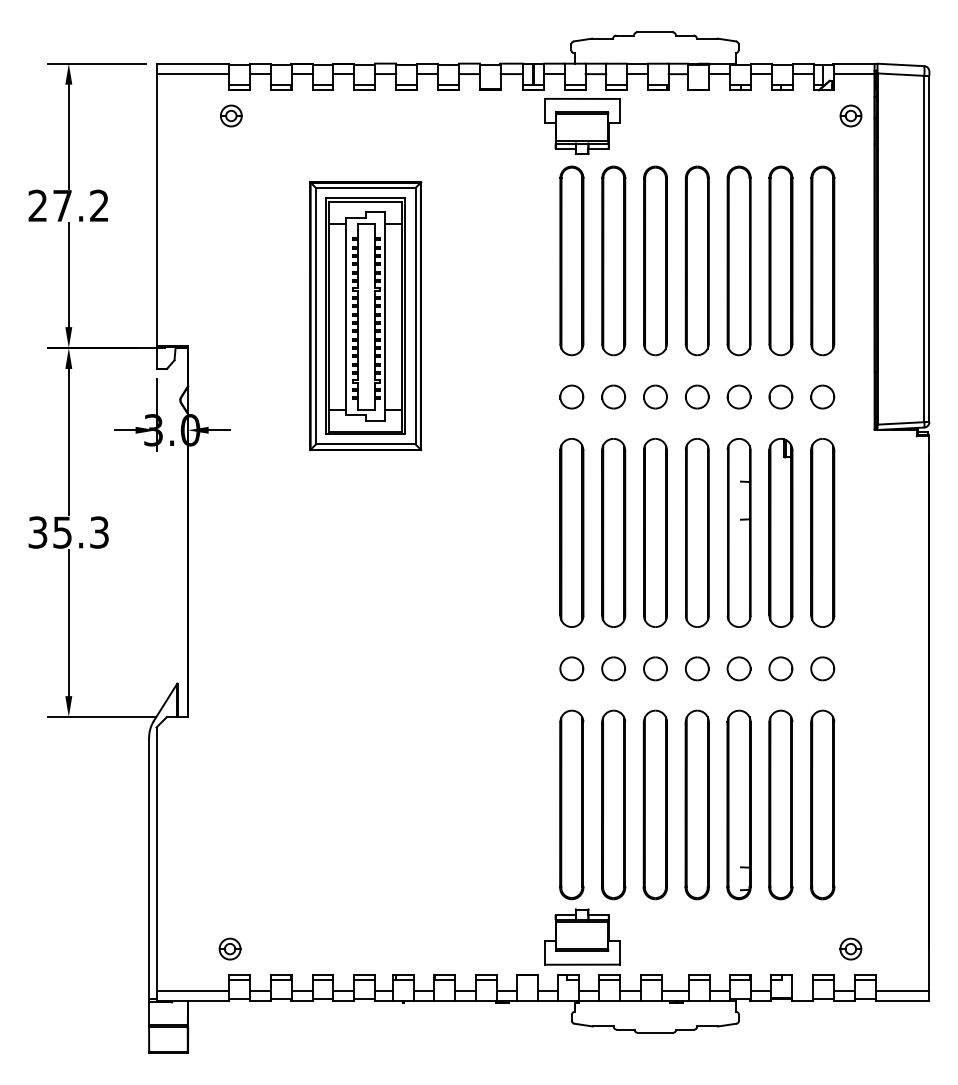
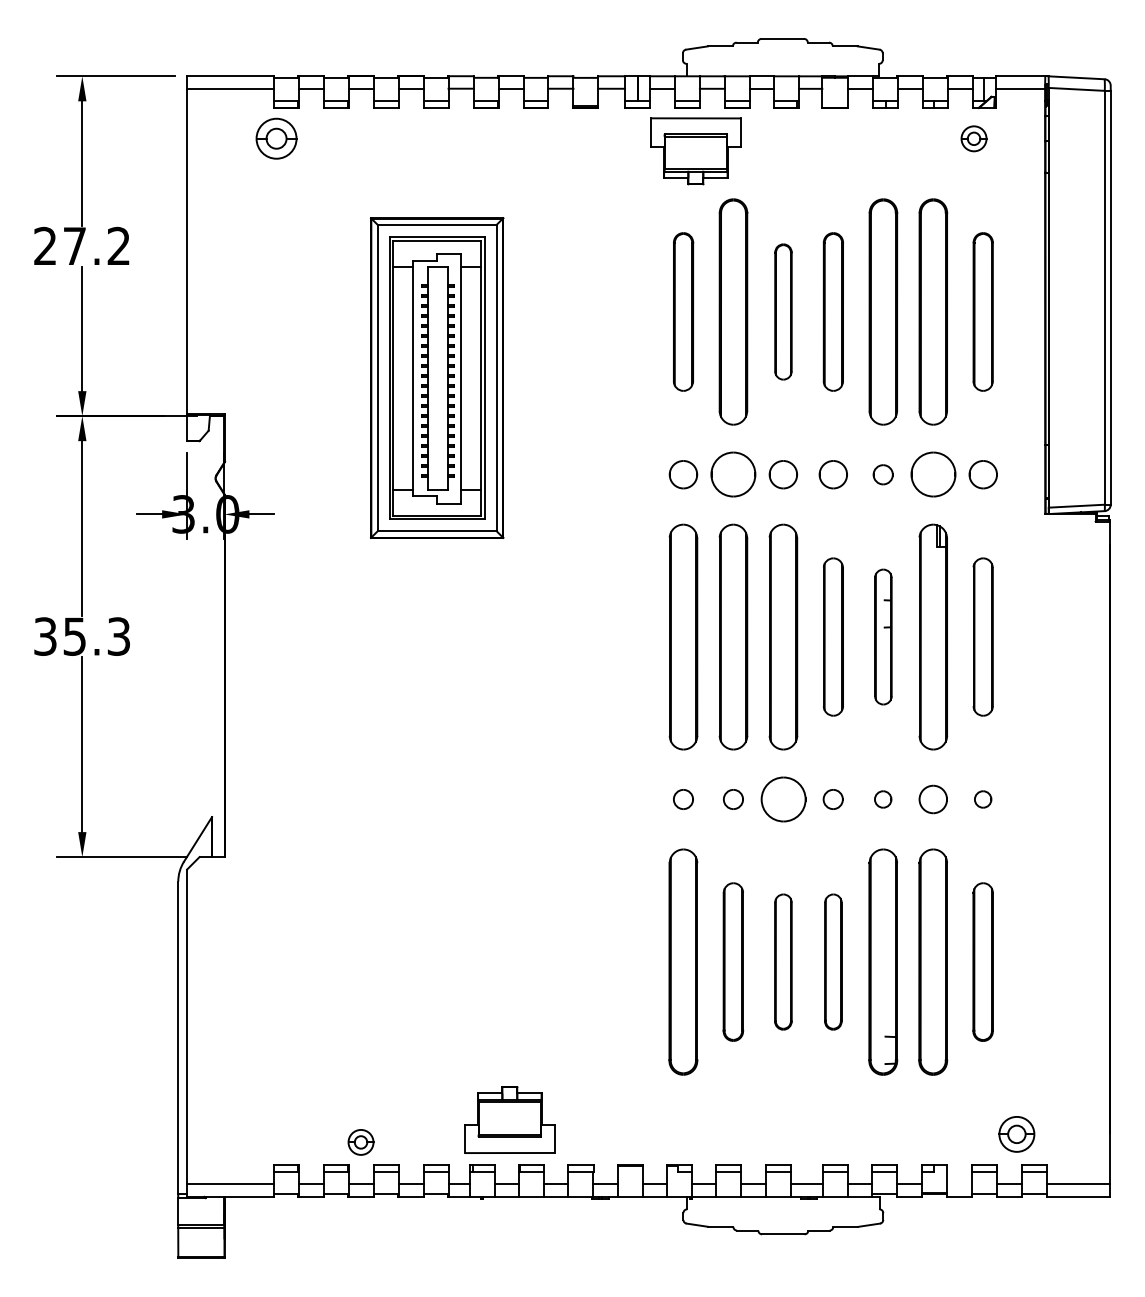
part: (231, 115) -> (276, 138), size x1.6
part: (850, 115) -> (973, 138), moved
part: (571, 260) -> (683, 311), size x0.7
part: (655, 260) -> (783, 311), size x0.6
part: (697, 260) -> (833, 311), size x0.7
part: (822, 260) -> (982, 311), size x0.7
part: (613, 396) -> (733, 474), size x1.6
part: (738, 396) -> (882, 474), size x0.7
part: (780, 396) -> (932, 474), size x1.6
part: (697, 532) -> (833, 636), size x0.7
part: (739, 532) -> (883, 636), size x0.6
part: (822, 532) -> (982, 636), size x0.7
part: (571, 668) -> (683, 799), size x0.7
part: (613, 668) -> (733, 799), size x0.7
part: (654, 668) -> (782, 799), size x1.6
part: (696, 668) -> (832, 799), size x0.7
part: (738, 668) -> (882, 799), size x0.6
part: (822, 668) -> (982, 799), size x0.6
part: (613, 804) -> (733, 961), size x0.7
part: (655, 804) -> (783, 961), size x0.6
part: (697, 804) -> (833, 961), size x0.6
part: (822, 804) -> (982, 961), size x0.7
part: (581, 936) -> (509, 1119), moved
part: (229, 949) -> (360, 1142), moved
part: (850, 949) -> (1016, 1134), size x1.4

